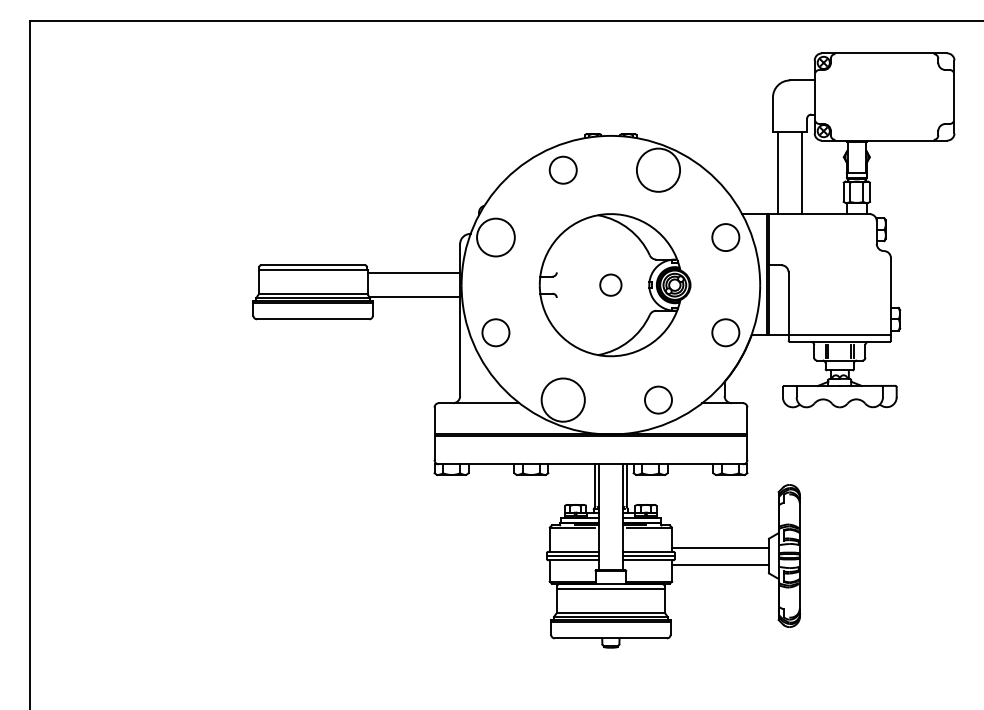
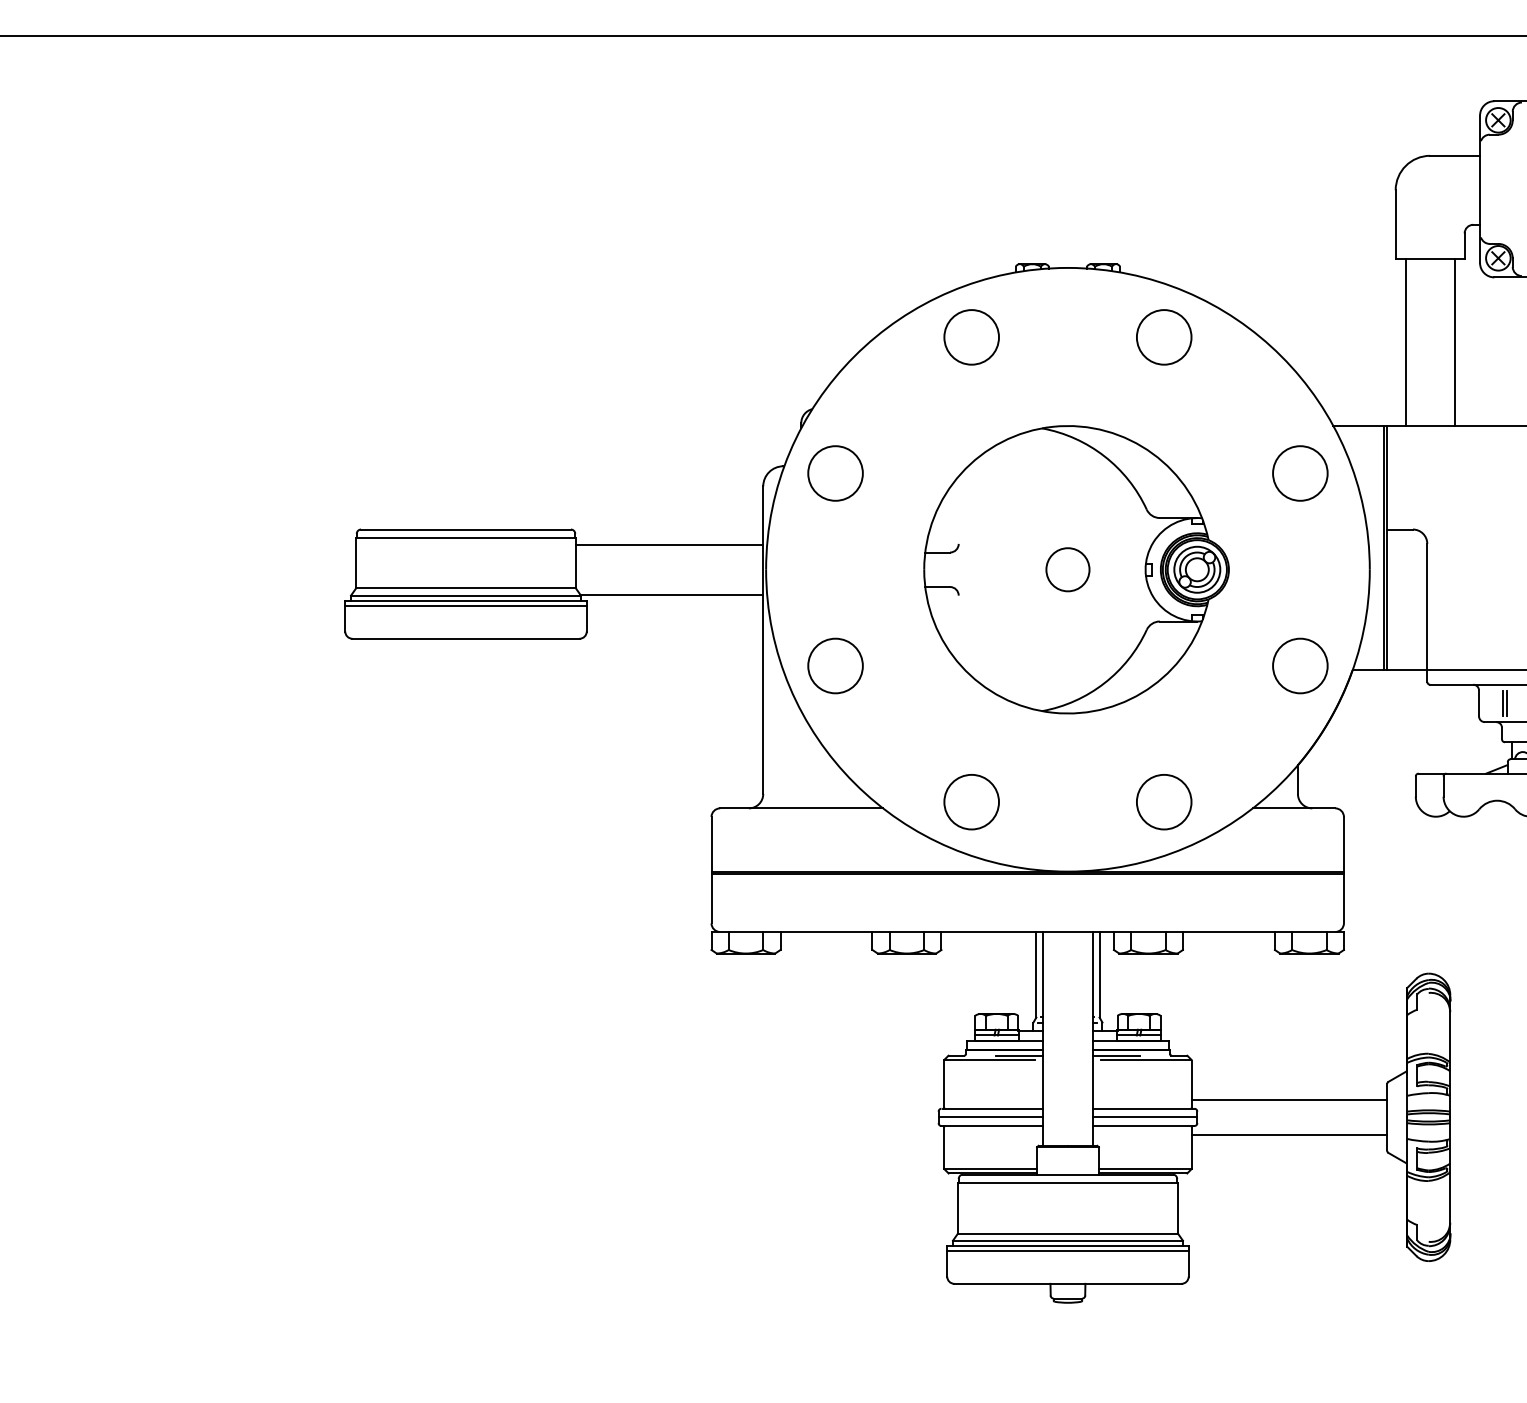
circle: (658, 169) -> (1164, 335), size x0.62
circle: (495, 237) -> (834, 473), size x0.71
circle: (562, 399) -> (970, 800), size x0.62

